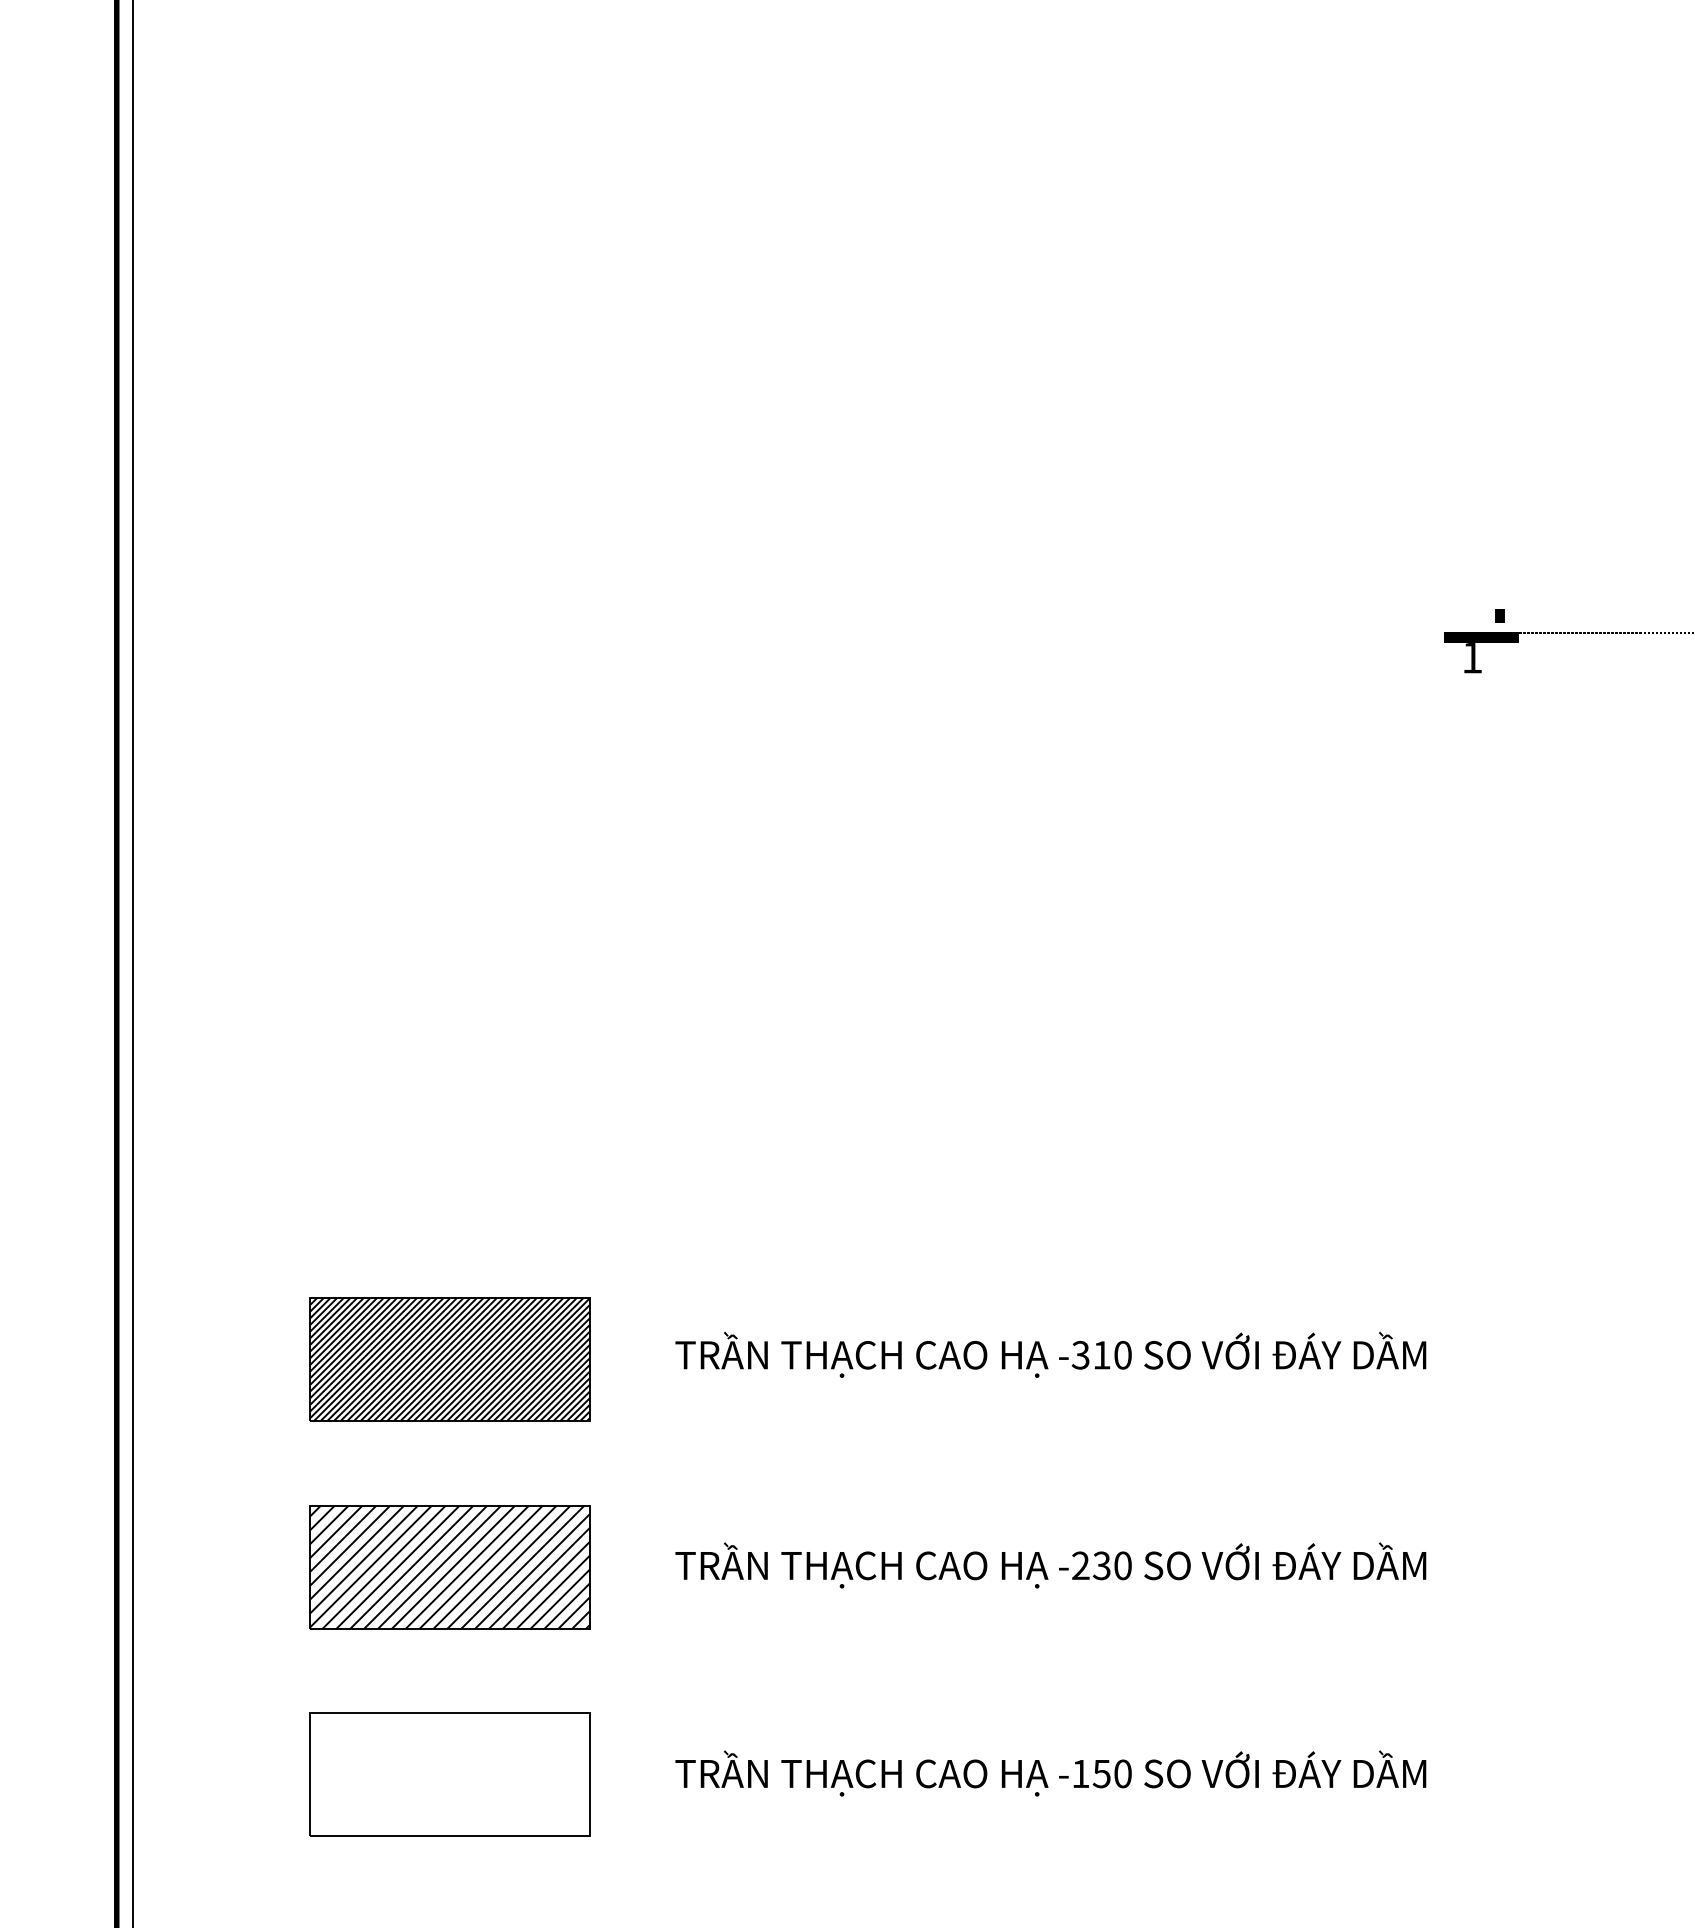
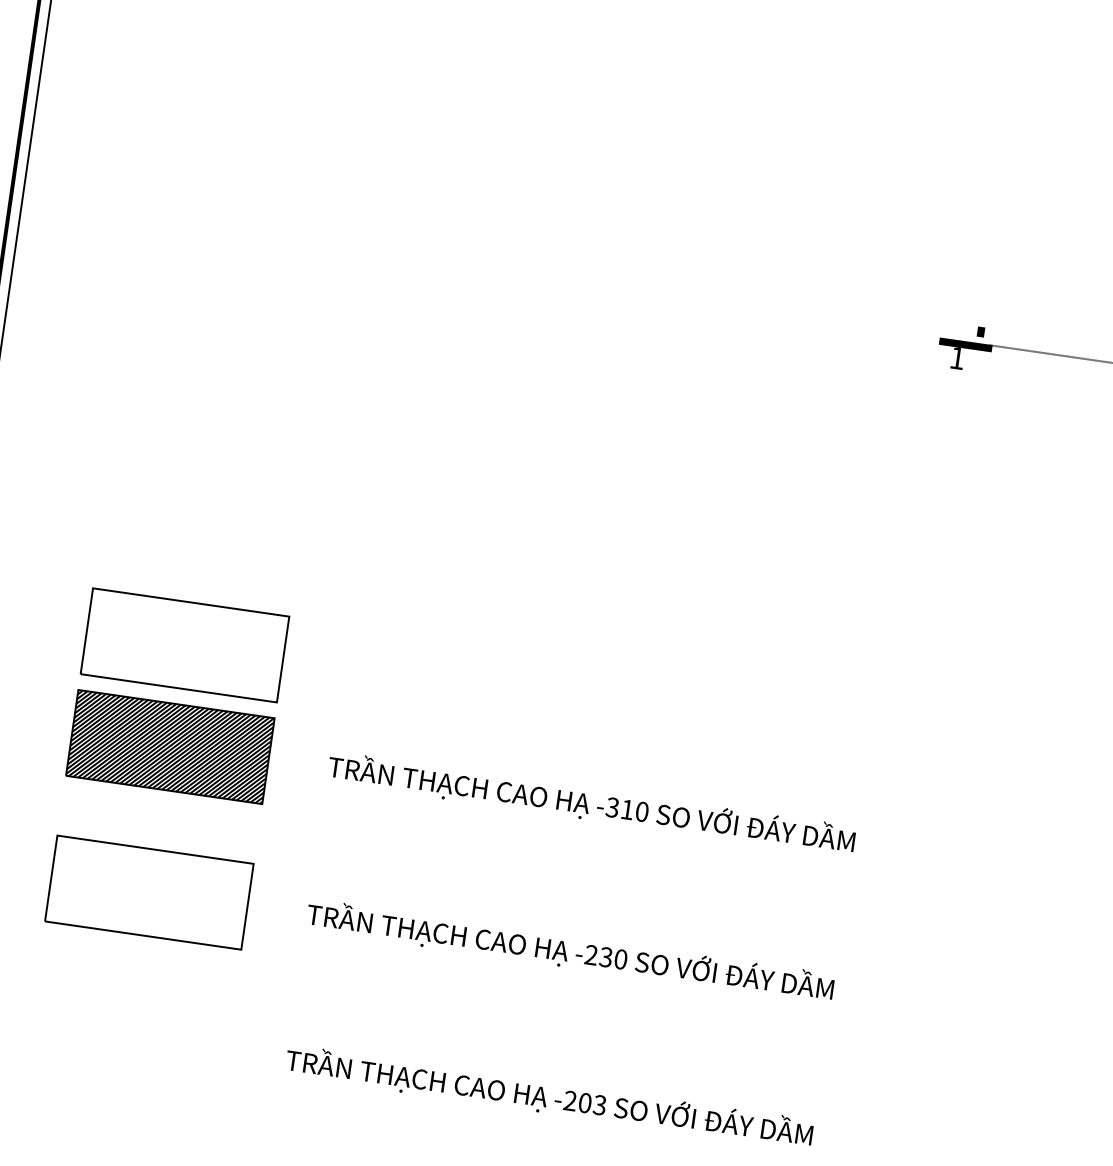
hatch: (450, 1567) -> (149, 892), removed
text: (1101, 1773) -> (584, 1102), -150 -> -203
part: (449, 1774) -> (184, 645), moved

